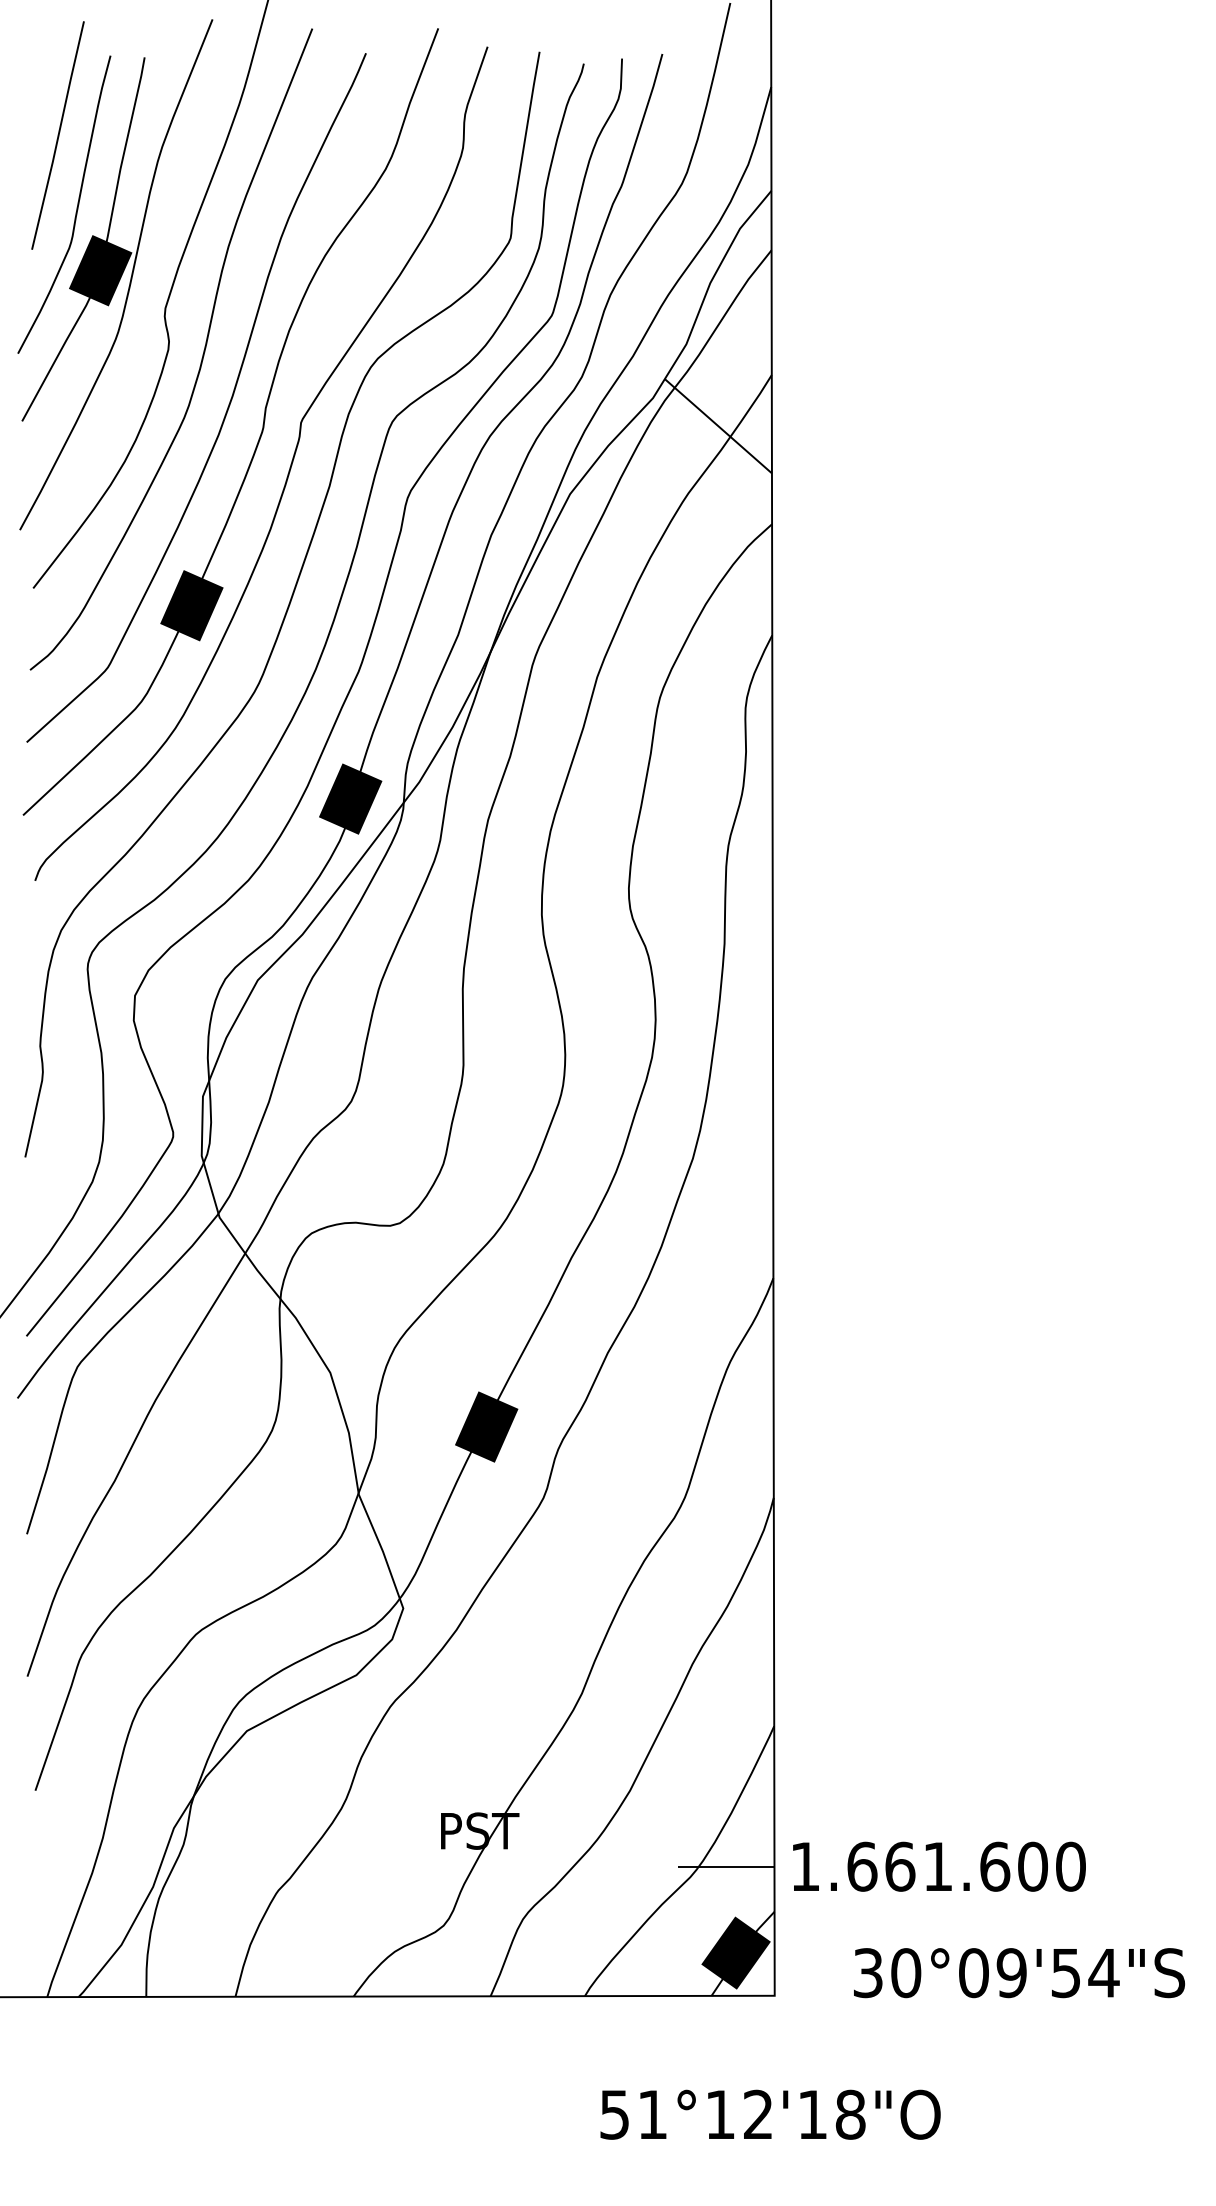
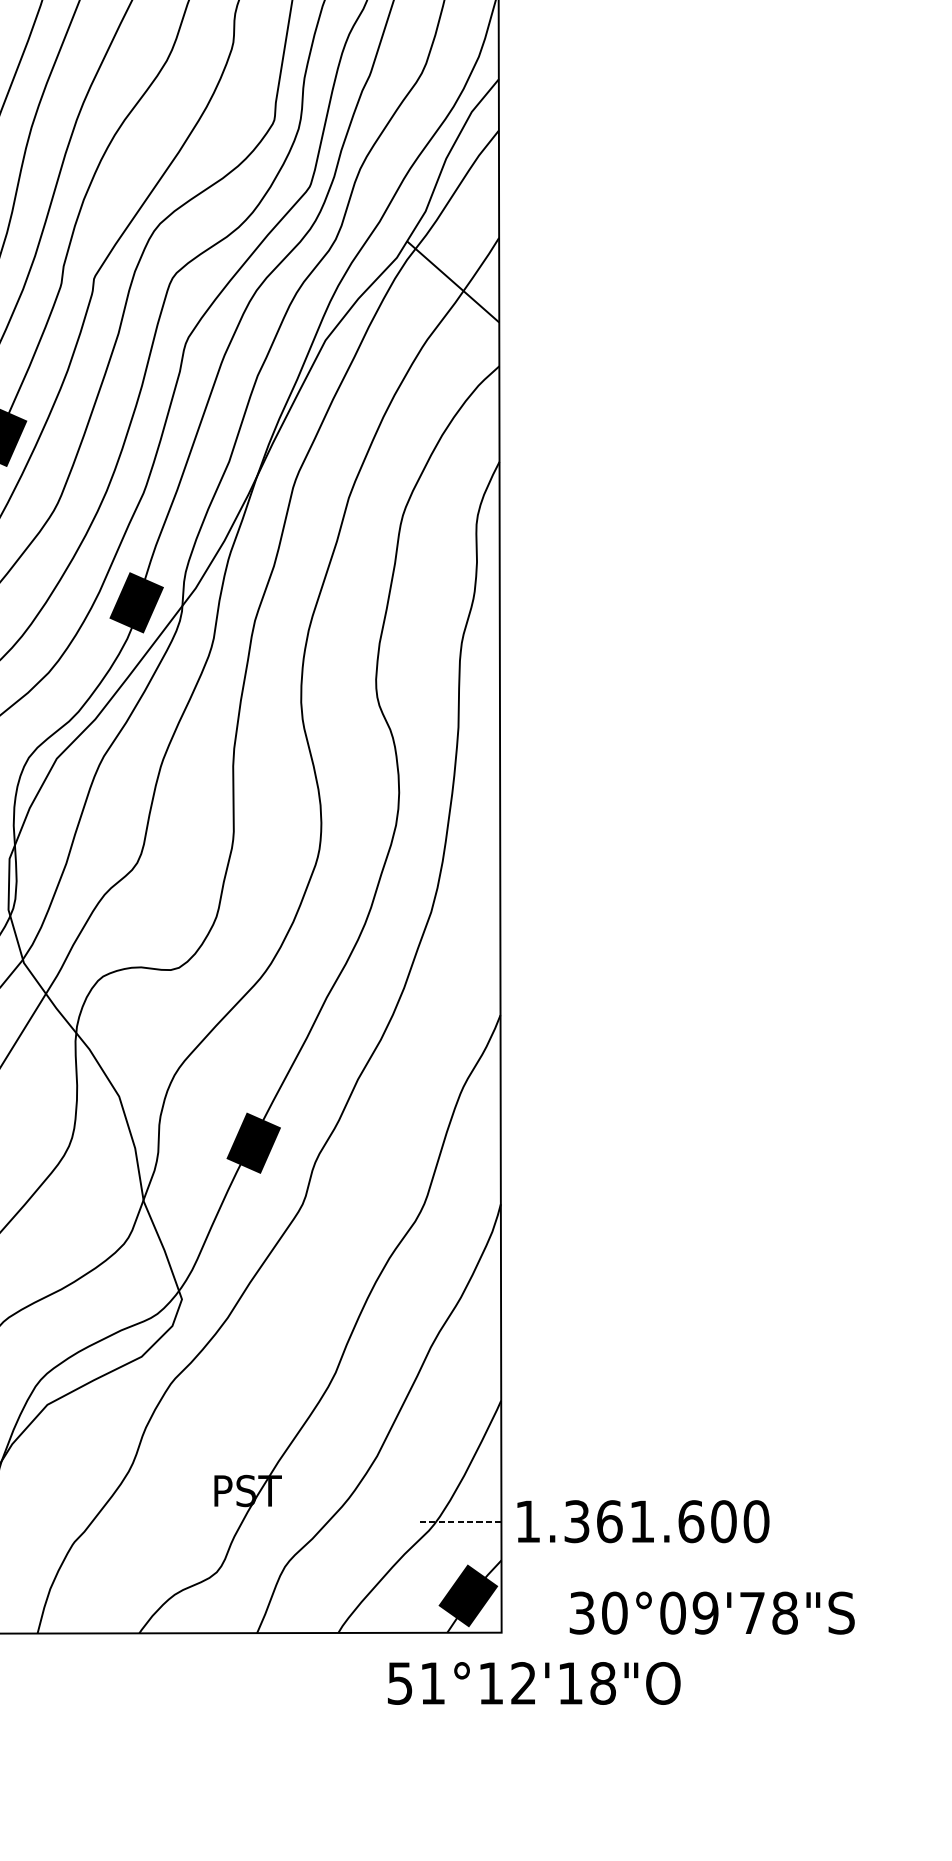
line: (725, 1866) -> (459, 1521), solid -> dashed
text: (862, 1866) -> (577, 1521), 1.661.600 -> 1.361.600
text: (1085, 1973) -> (769, 1613), 30°09'54"S -> 30°09'78"S
text: (770, 2114) -> (534, 1683), moved

